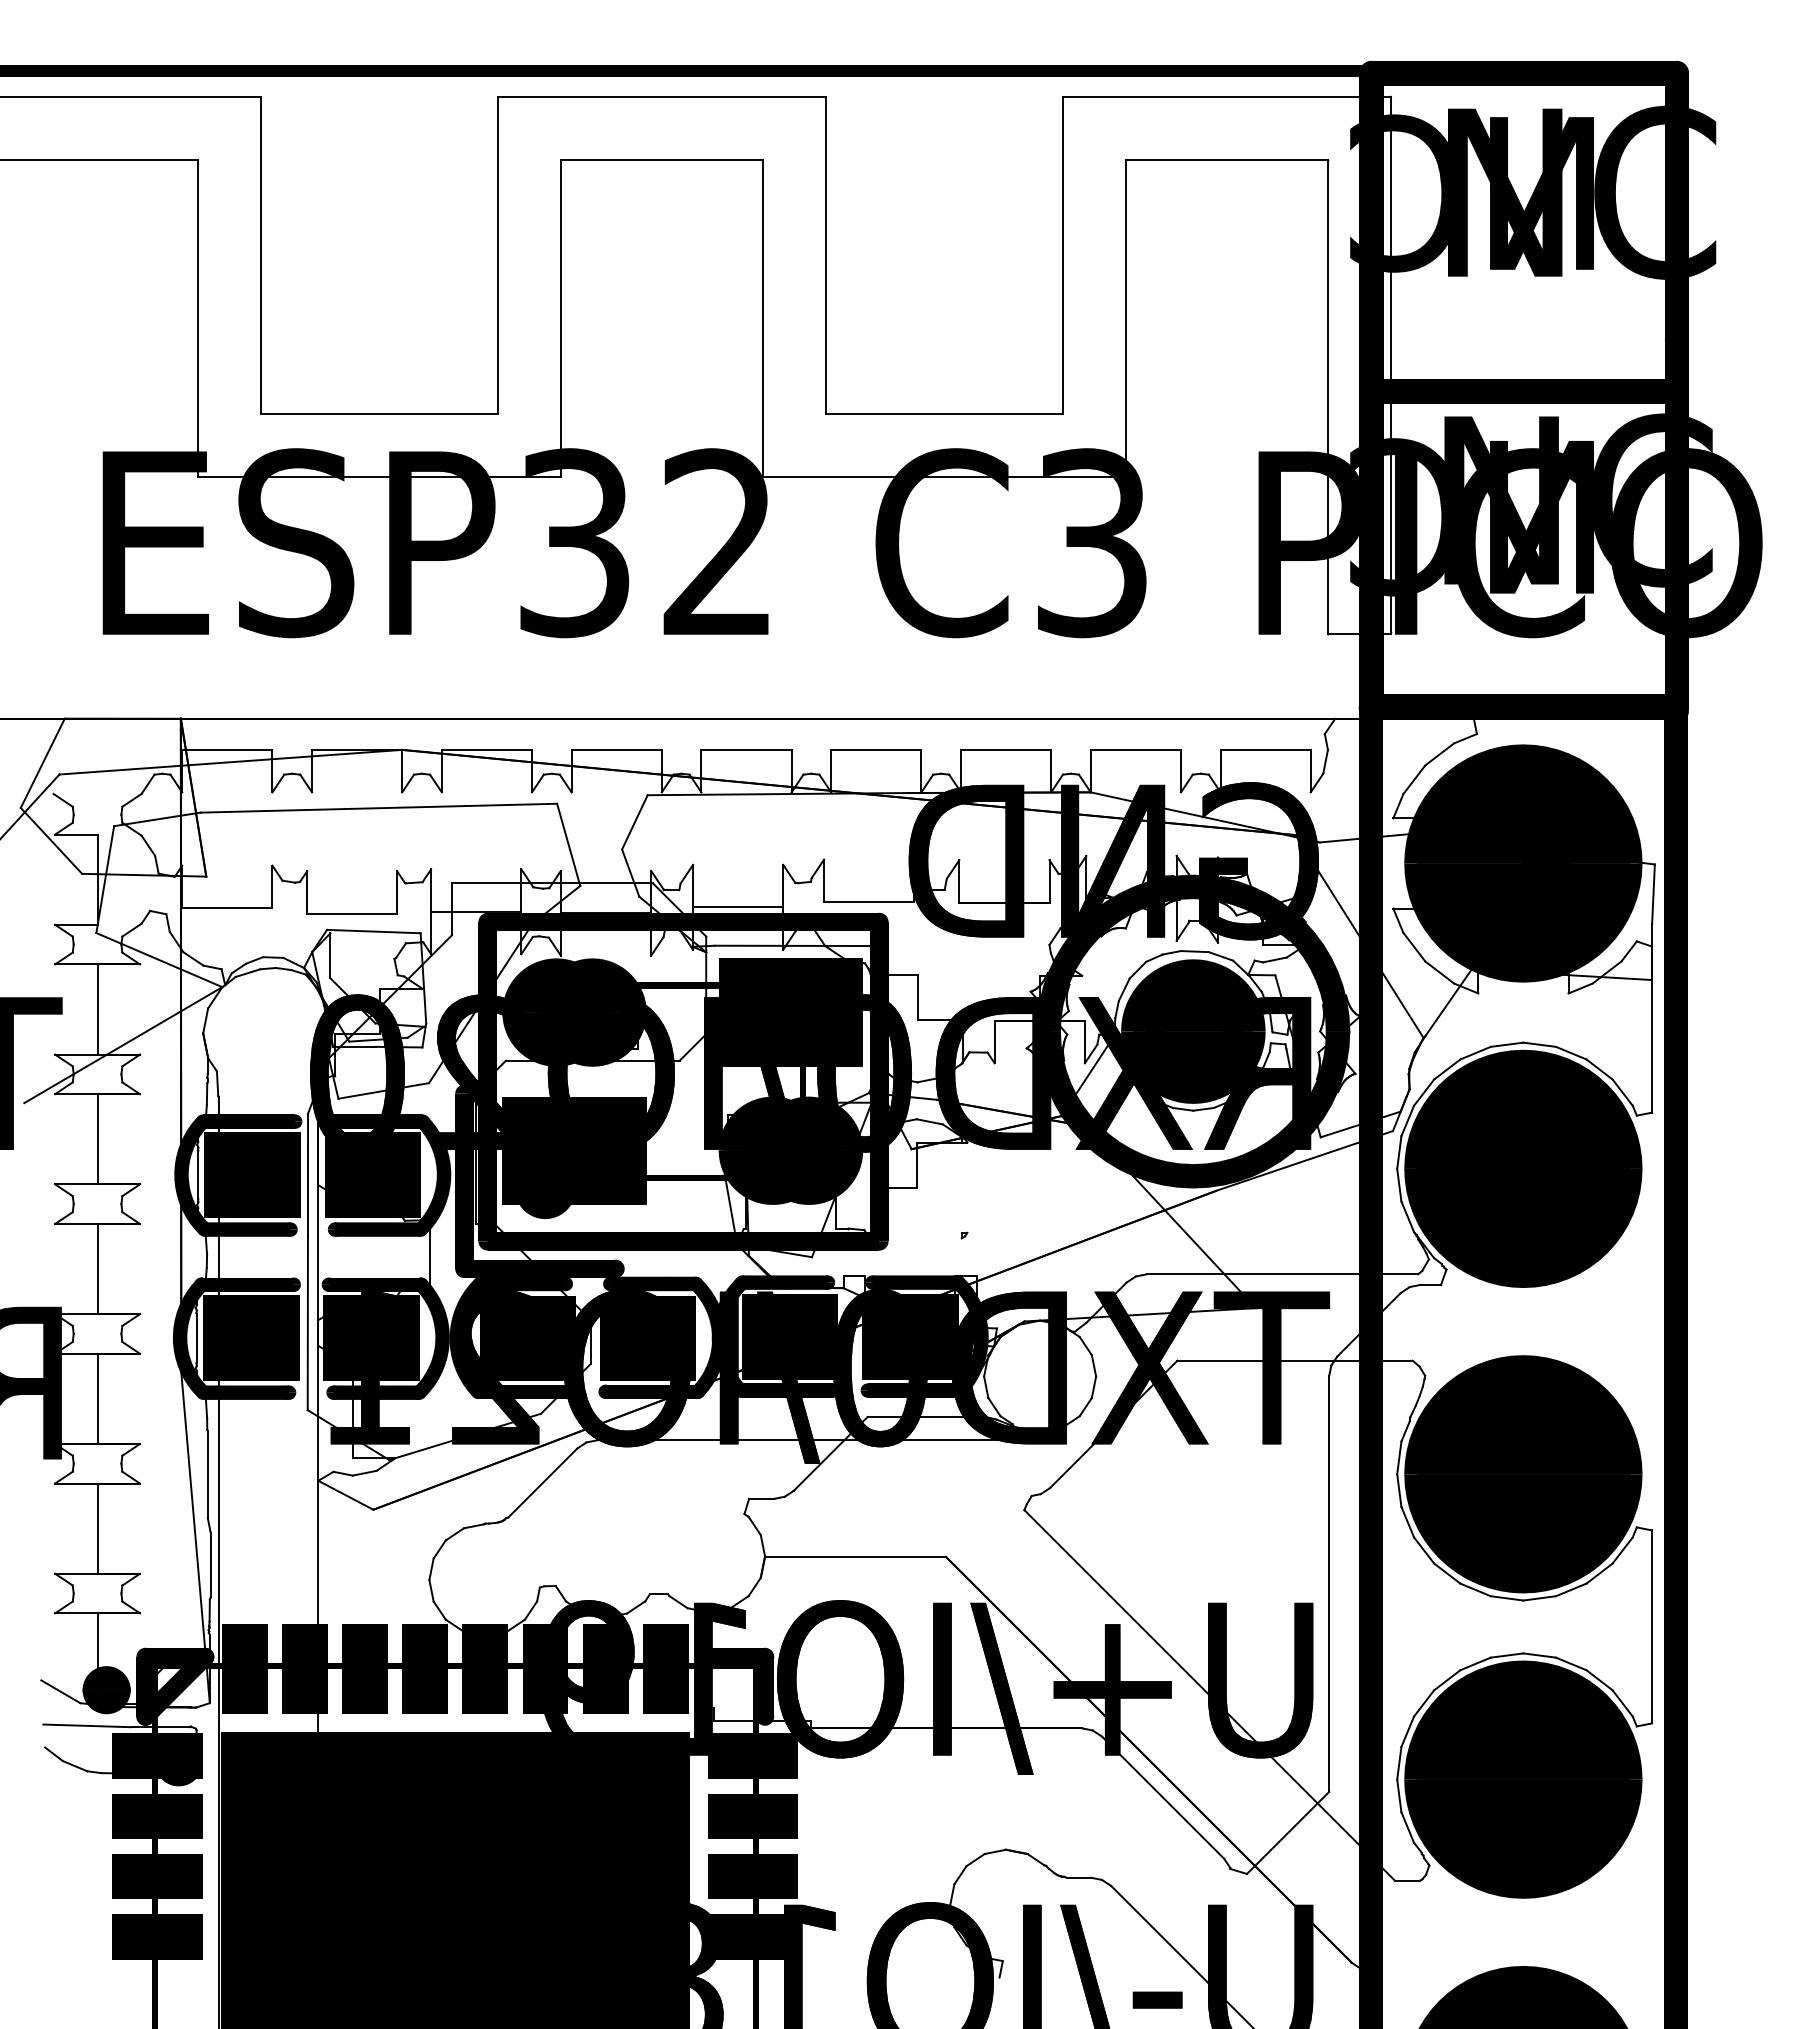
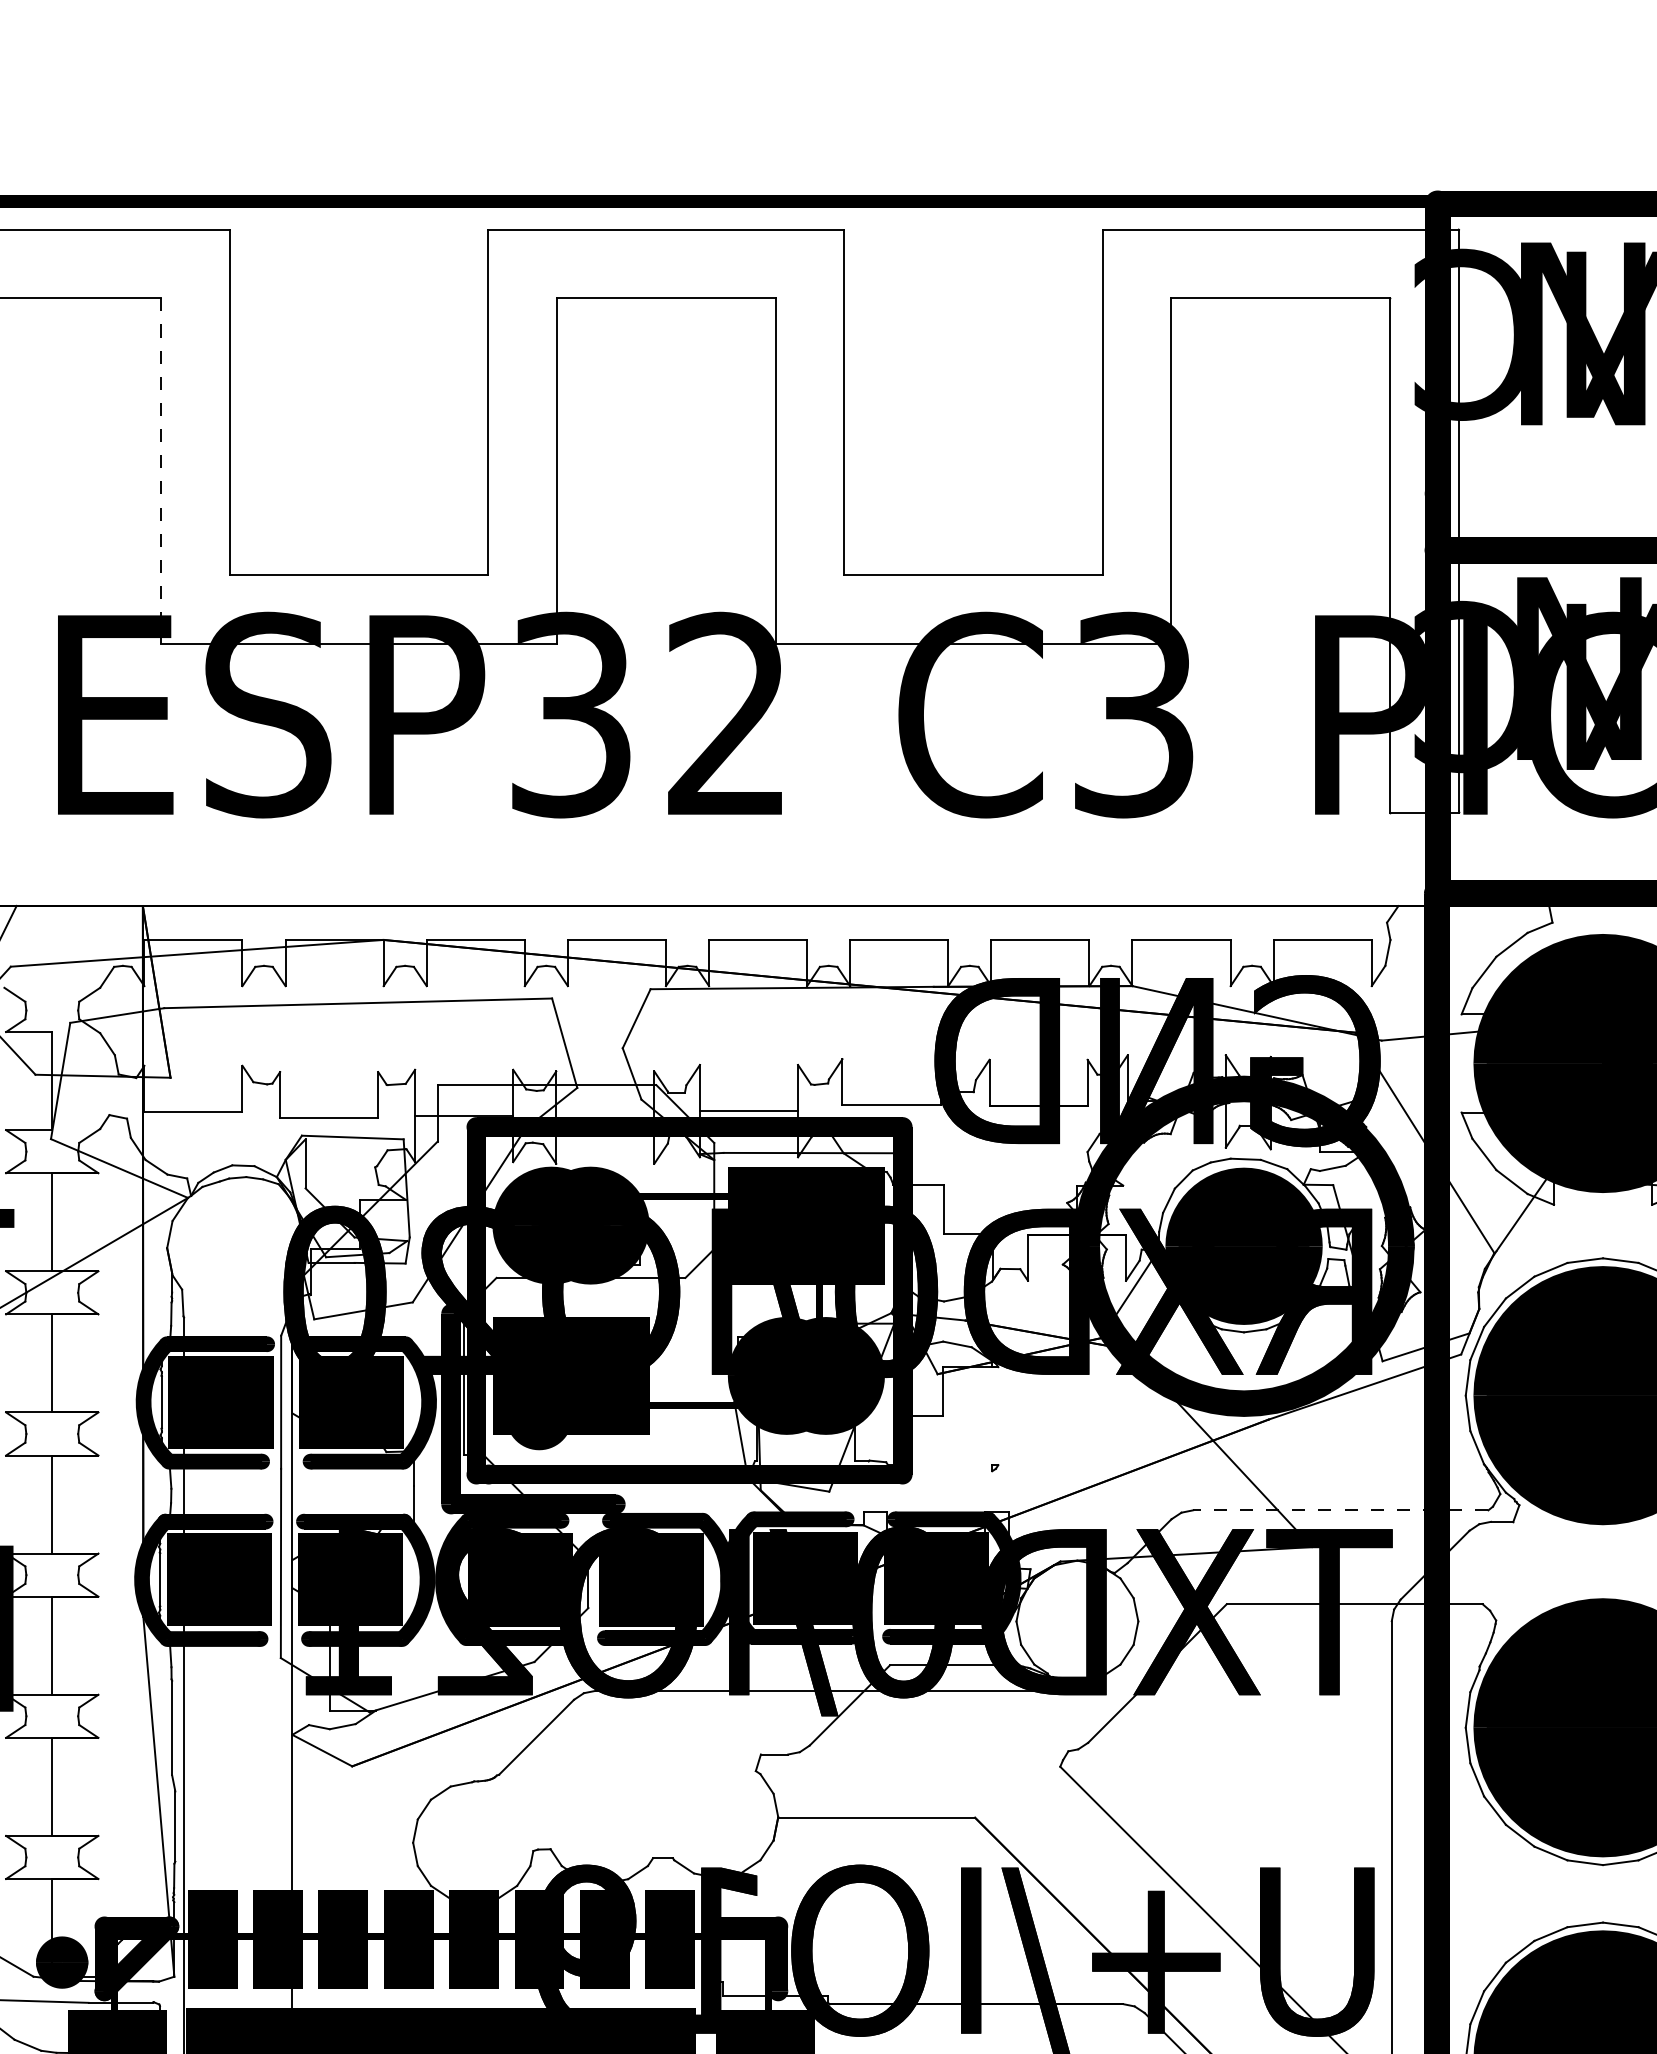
line: (197, 318) -> (160, 470), solid -> dashed
line: (1282, 1274) -> (1341, 1510), solid -> dashed

